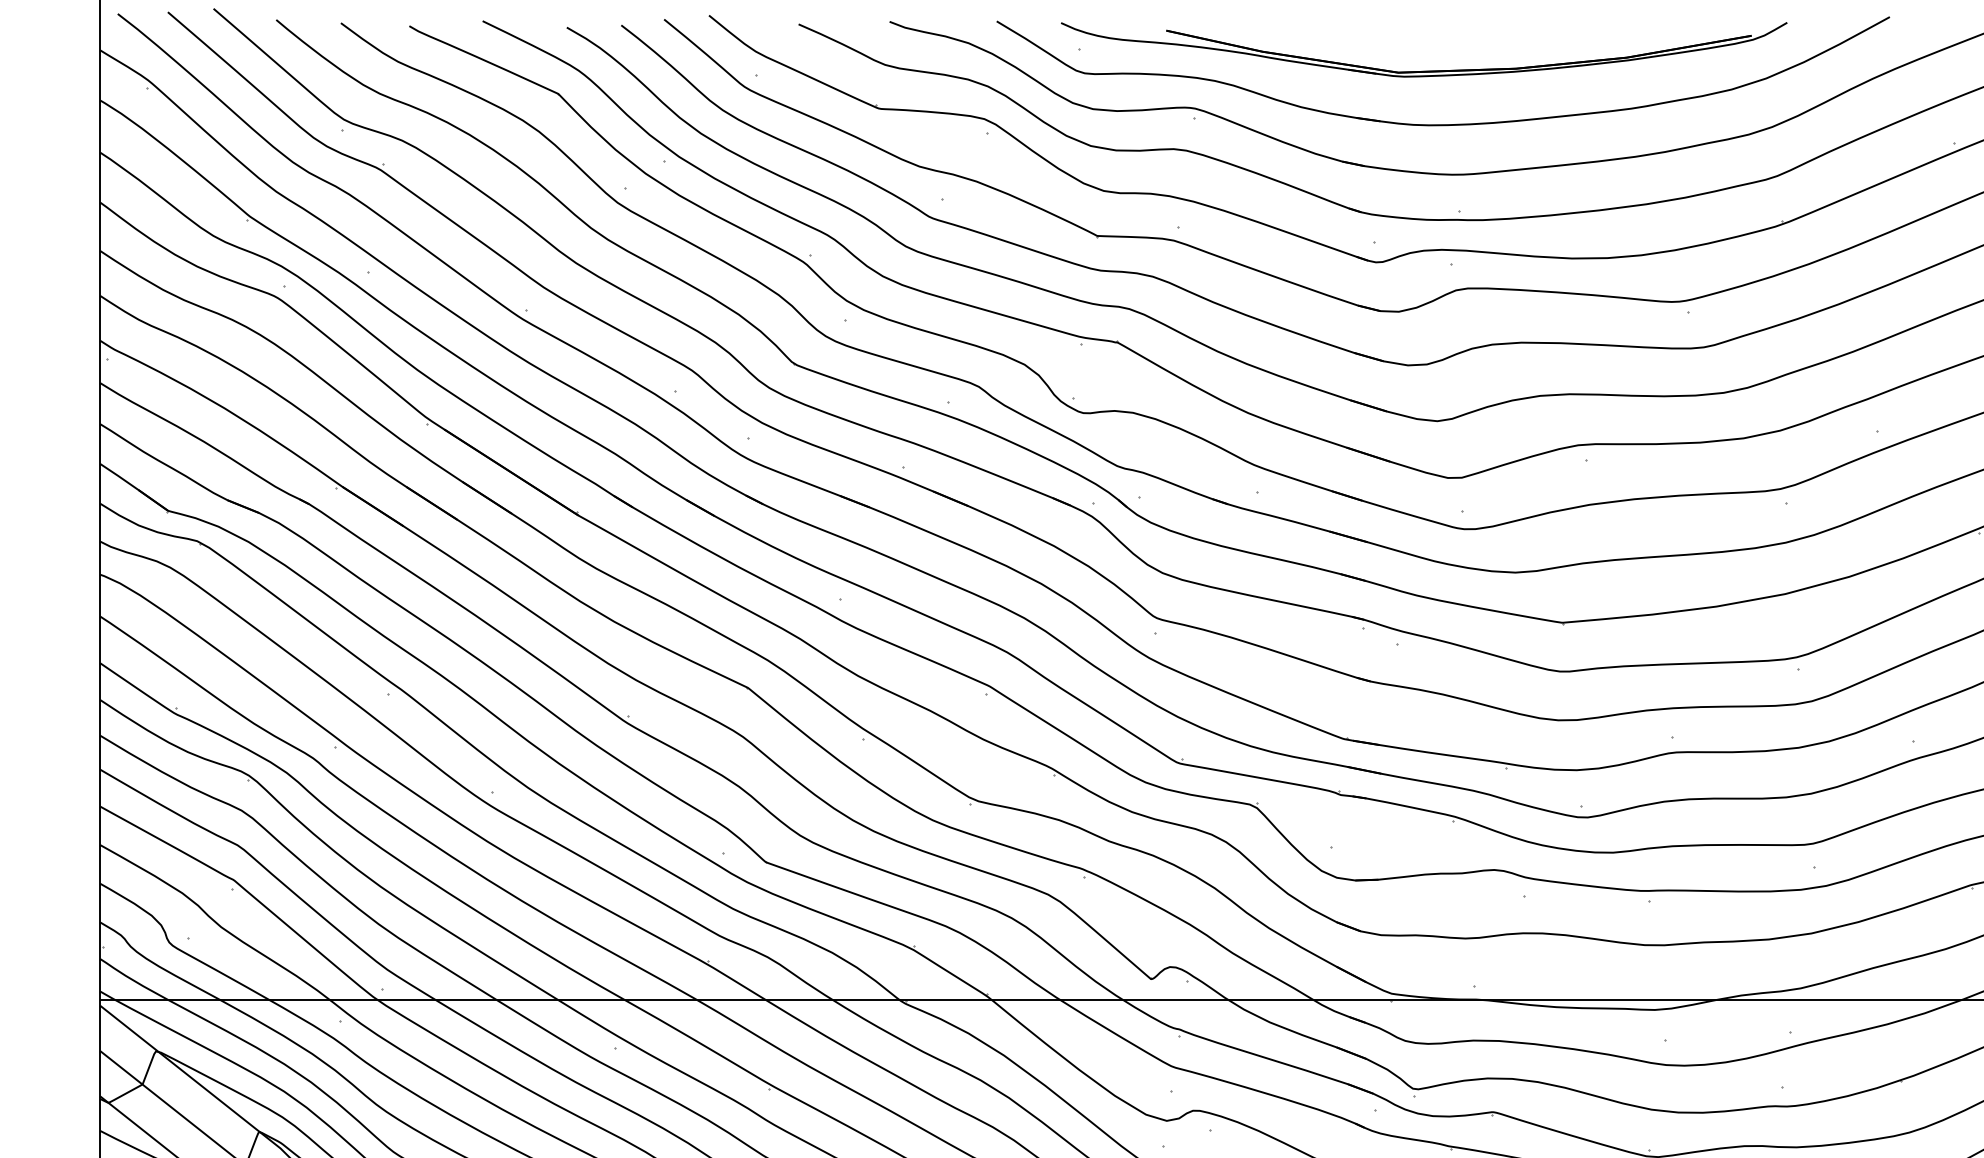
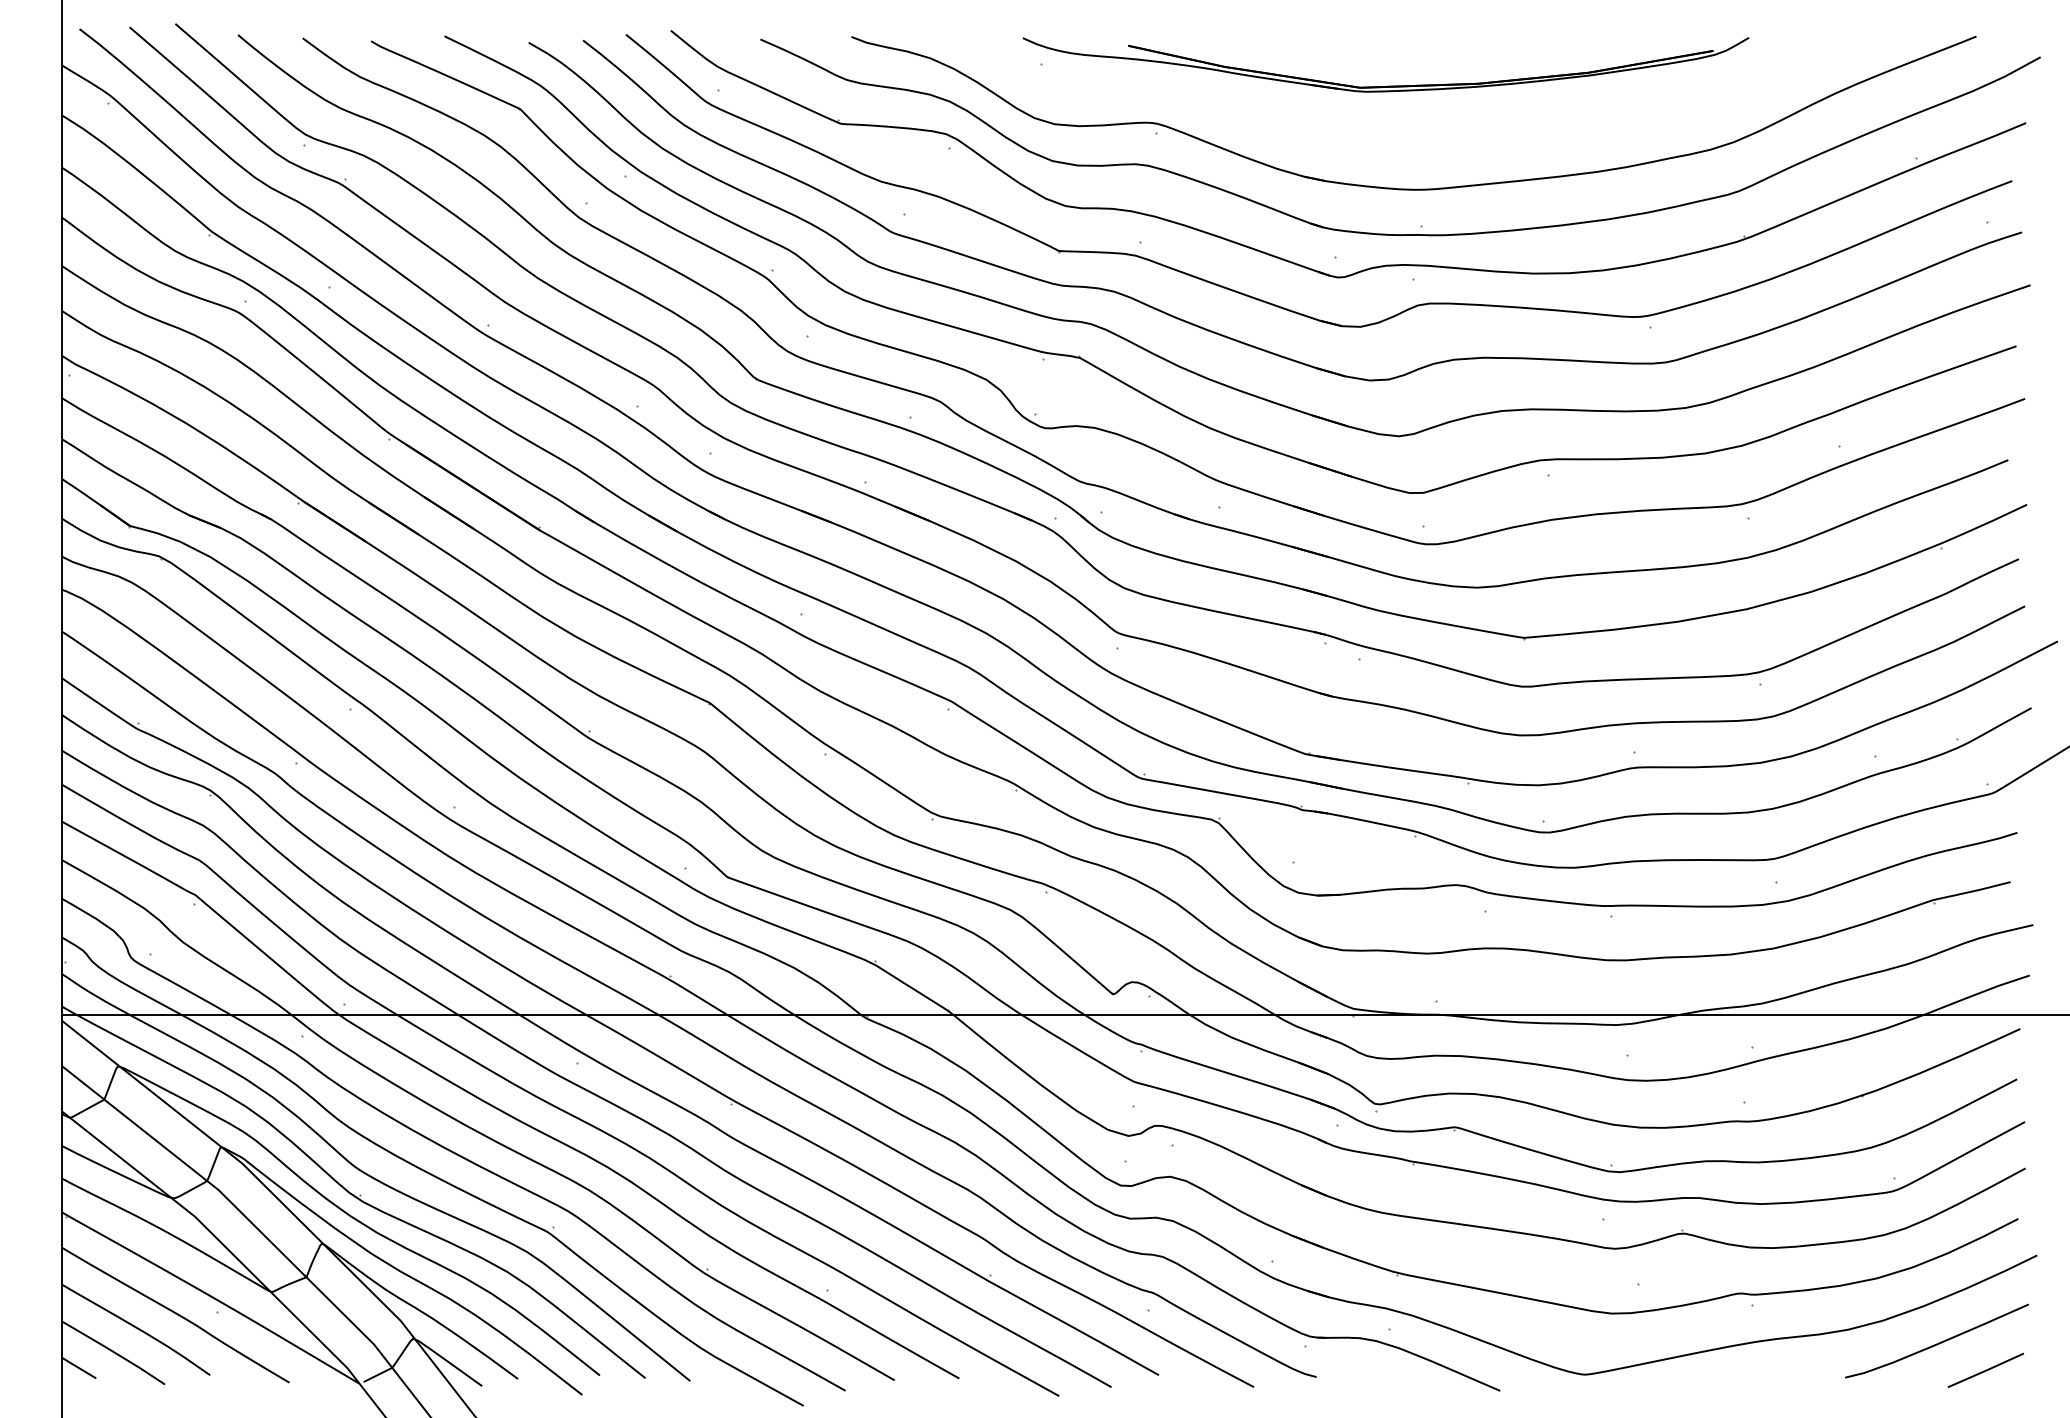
part: (1442, 124) -> (1404, 139), removed

